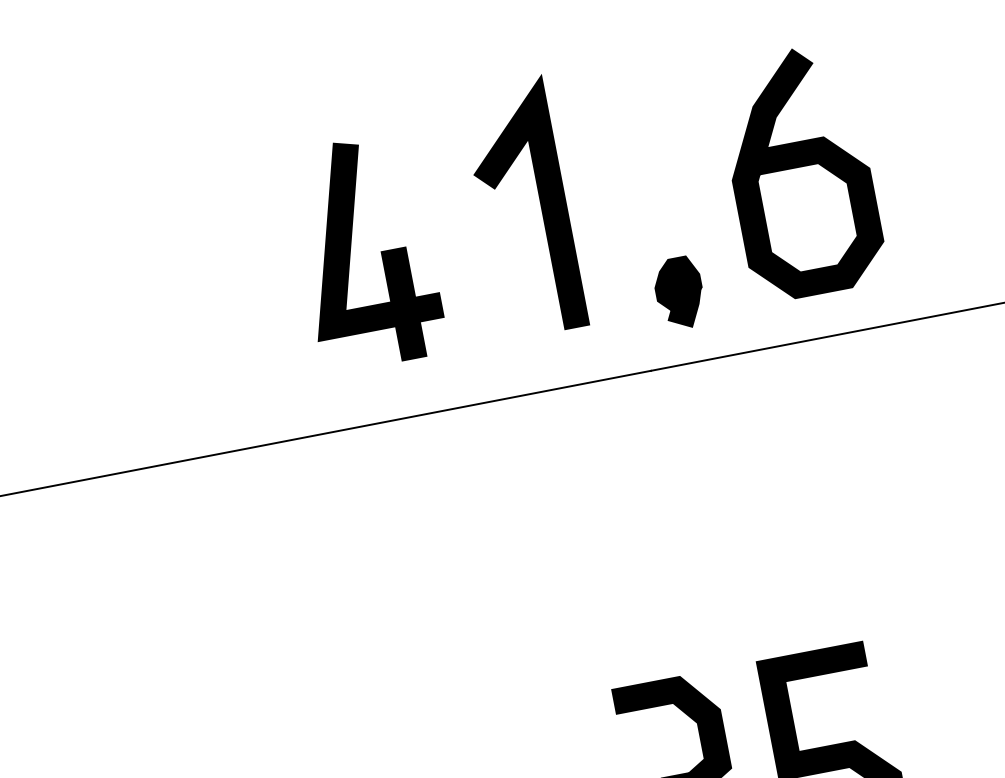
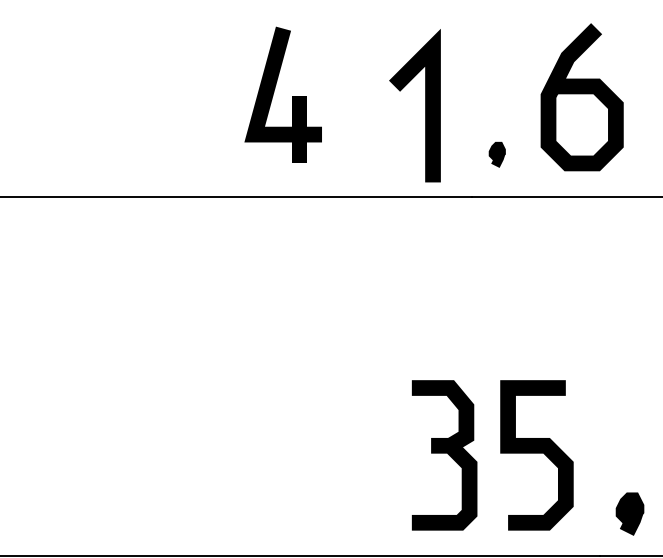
line: (540, 204) -> (425, 105), moved
part: (351, 250) -> (274, 92), moved
part: (680, 292) -> (497, 154), size x0.6

